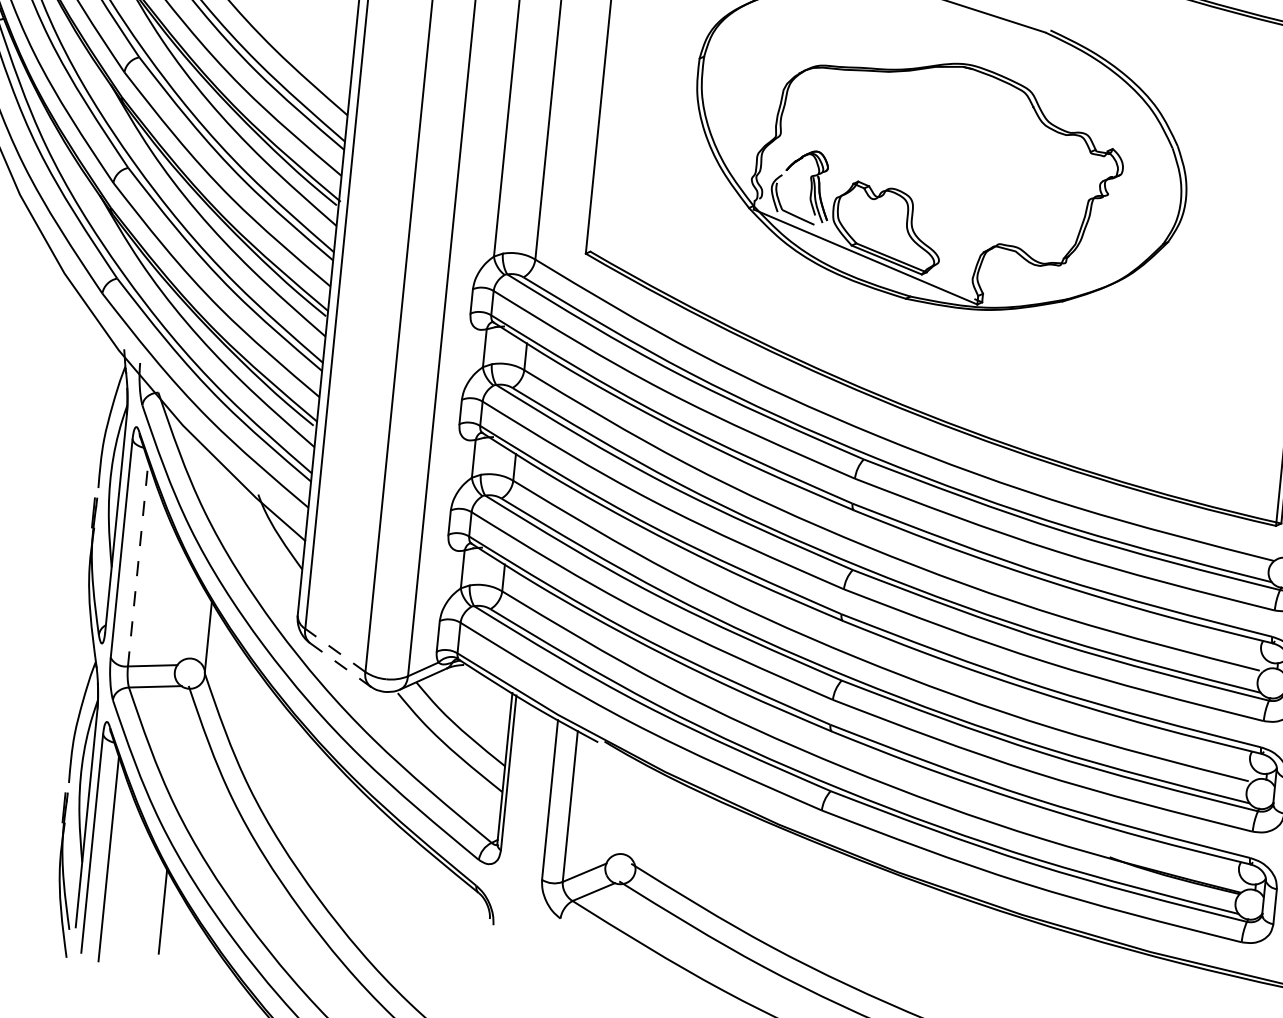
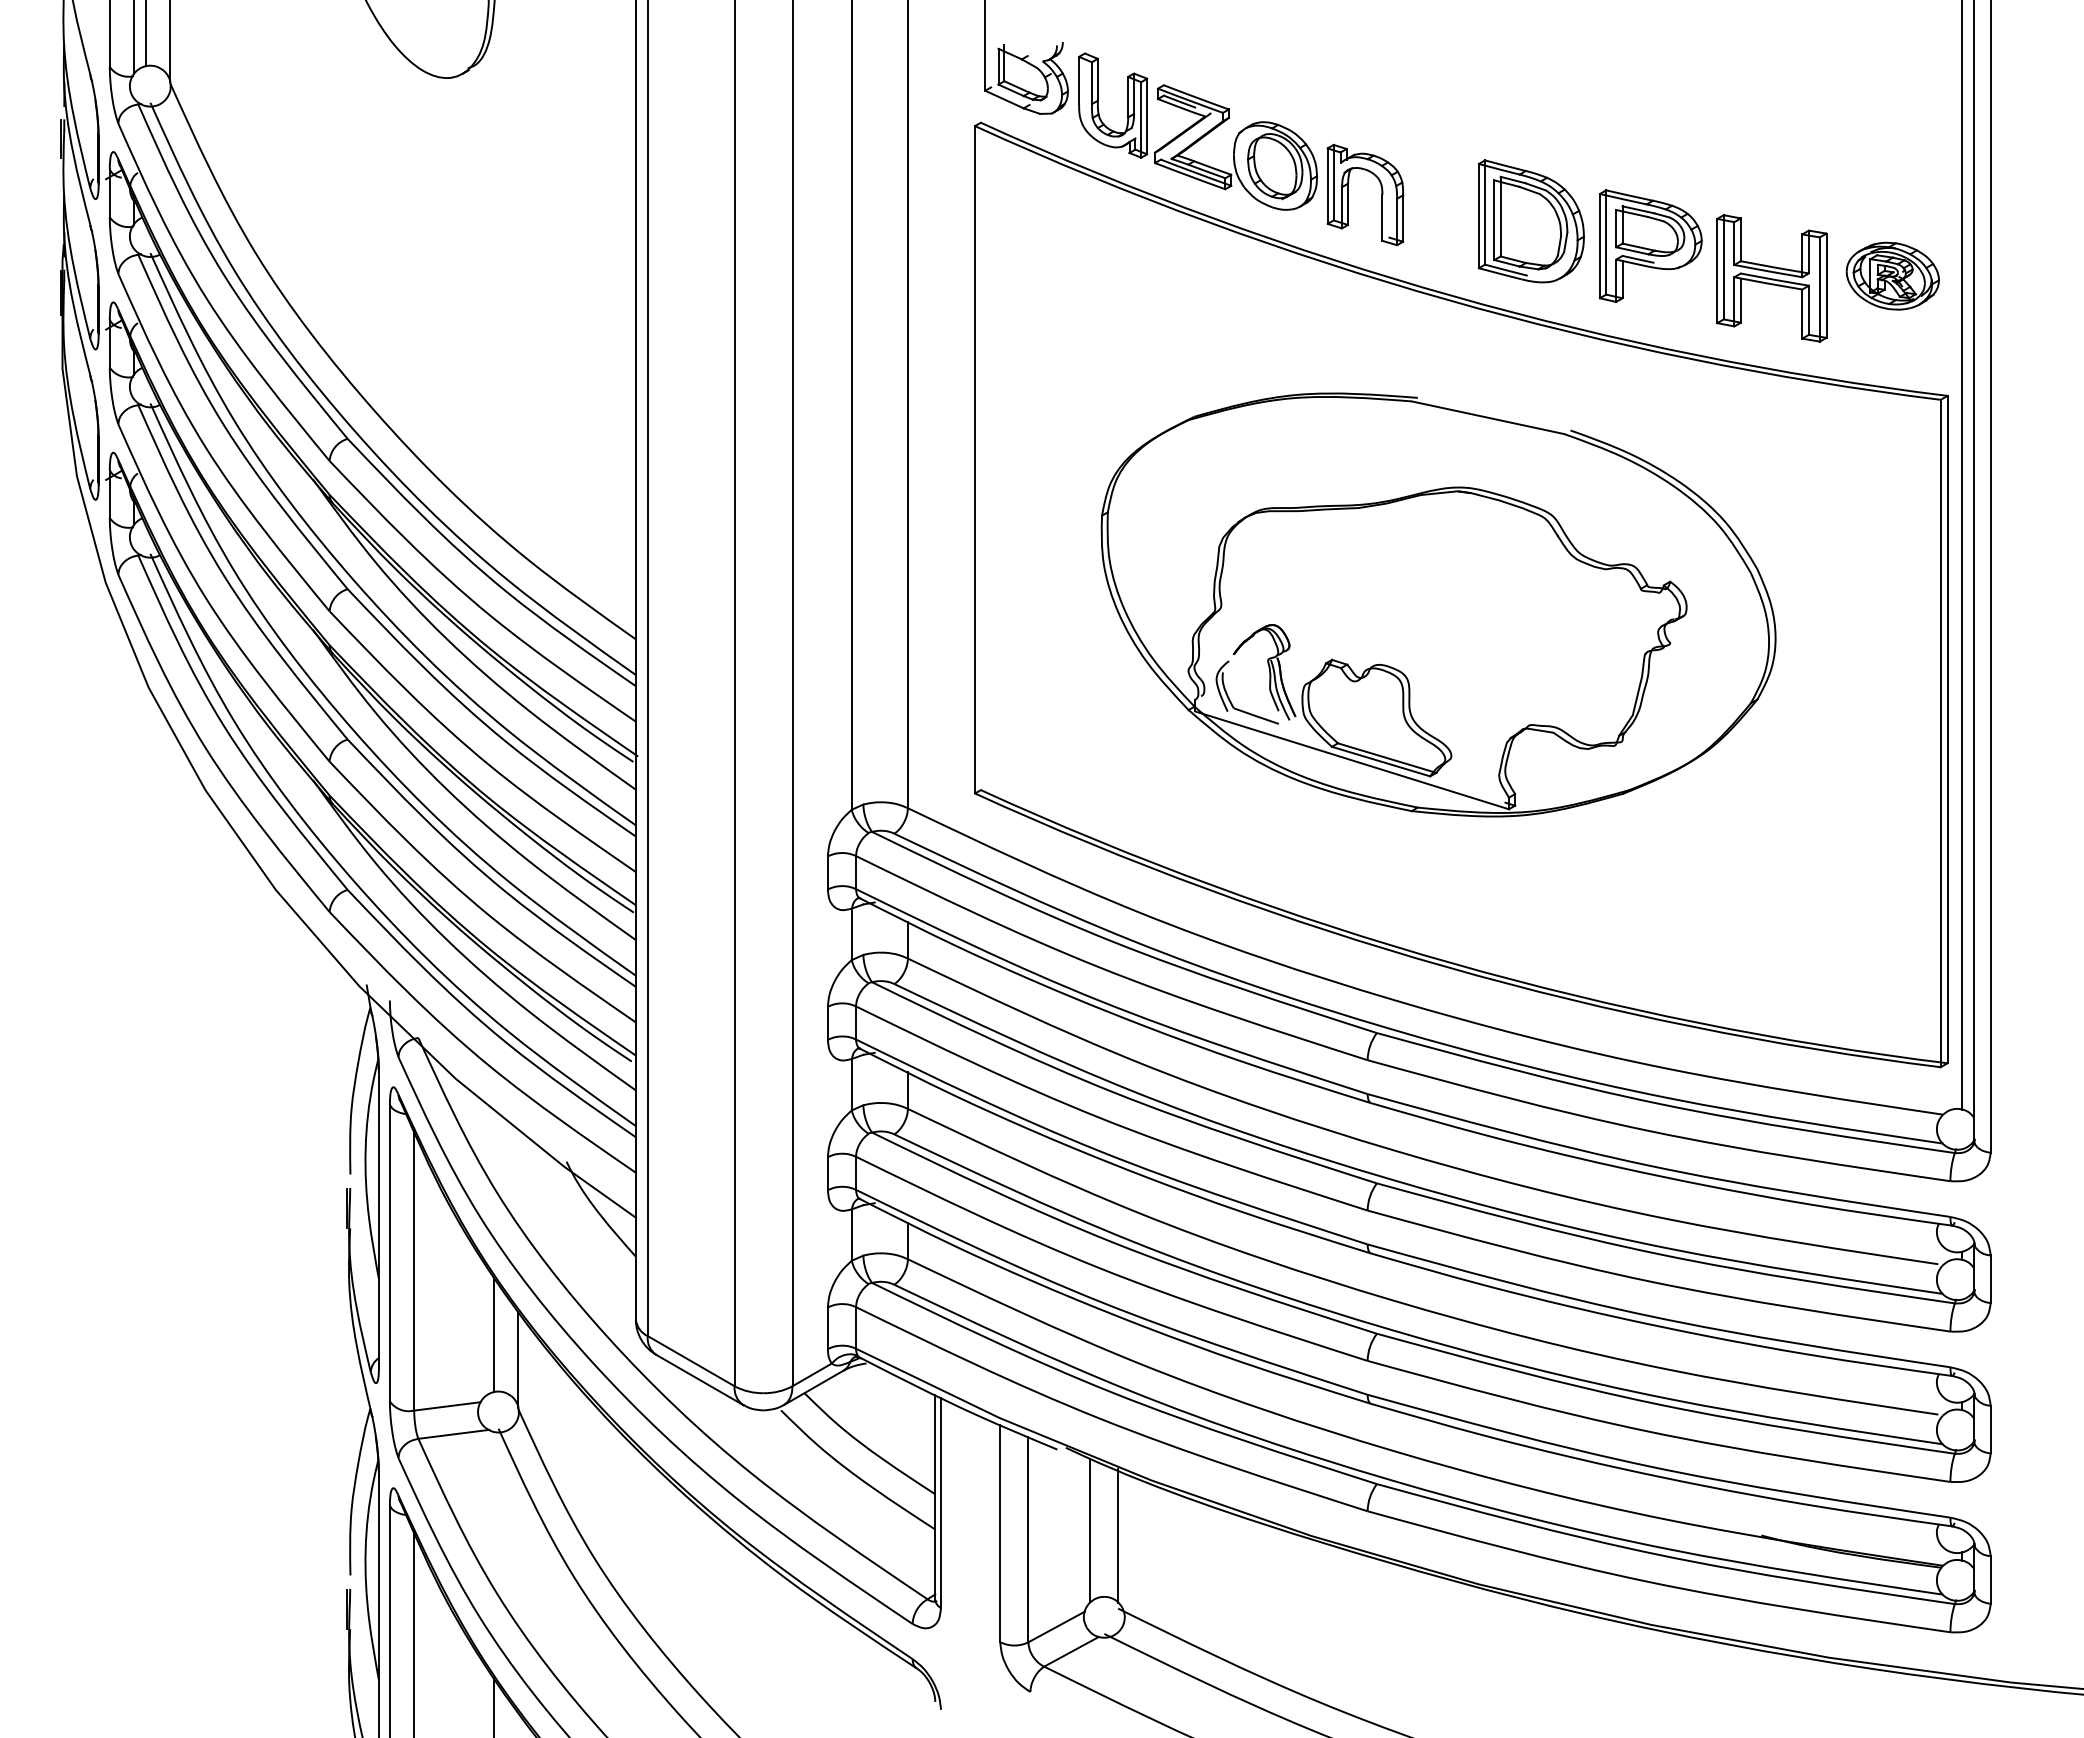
line: (138, 563) -> (414, 1270), dashed -> solid
line: (192, 617) -> (494, 1335), added
line: (334, 649) -> (690, 1360), dashed -> solid
line: (340, 665) -> (700, 1380), dashed -> solid
line: (616, 804) -> (1090, 1530), added
line: (636, 810) -> (1118, 1535), added

